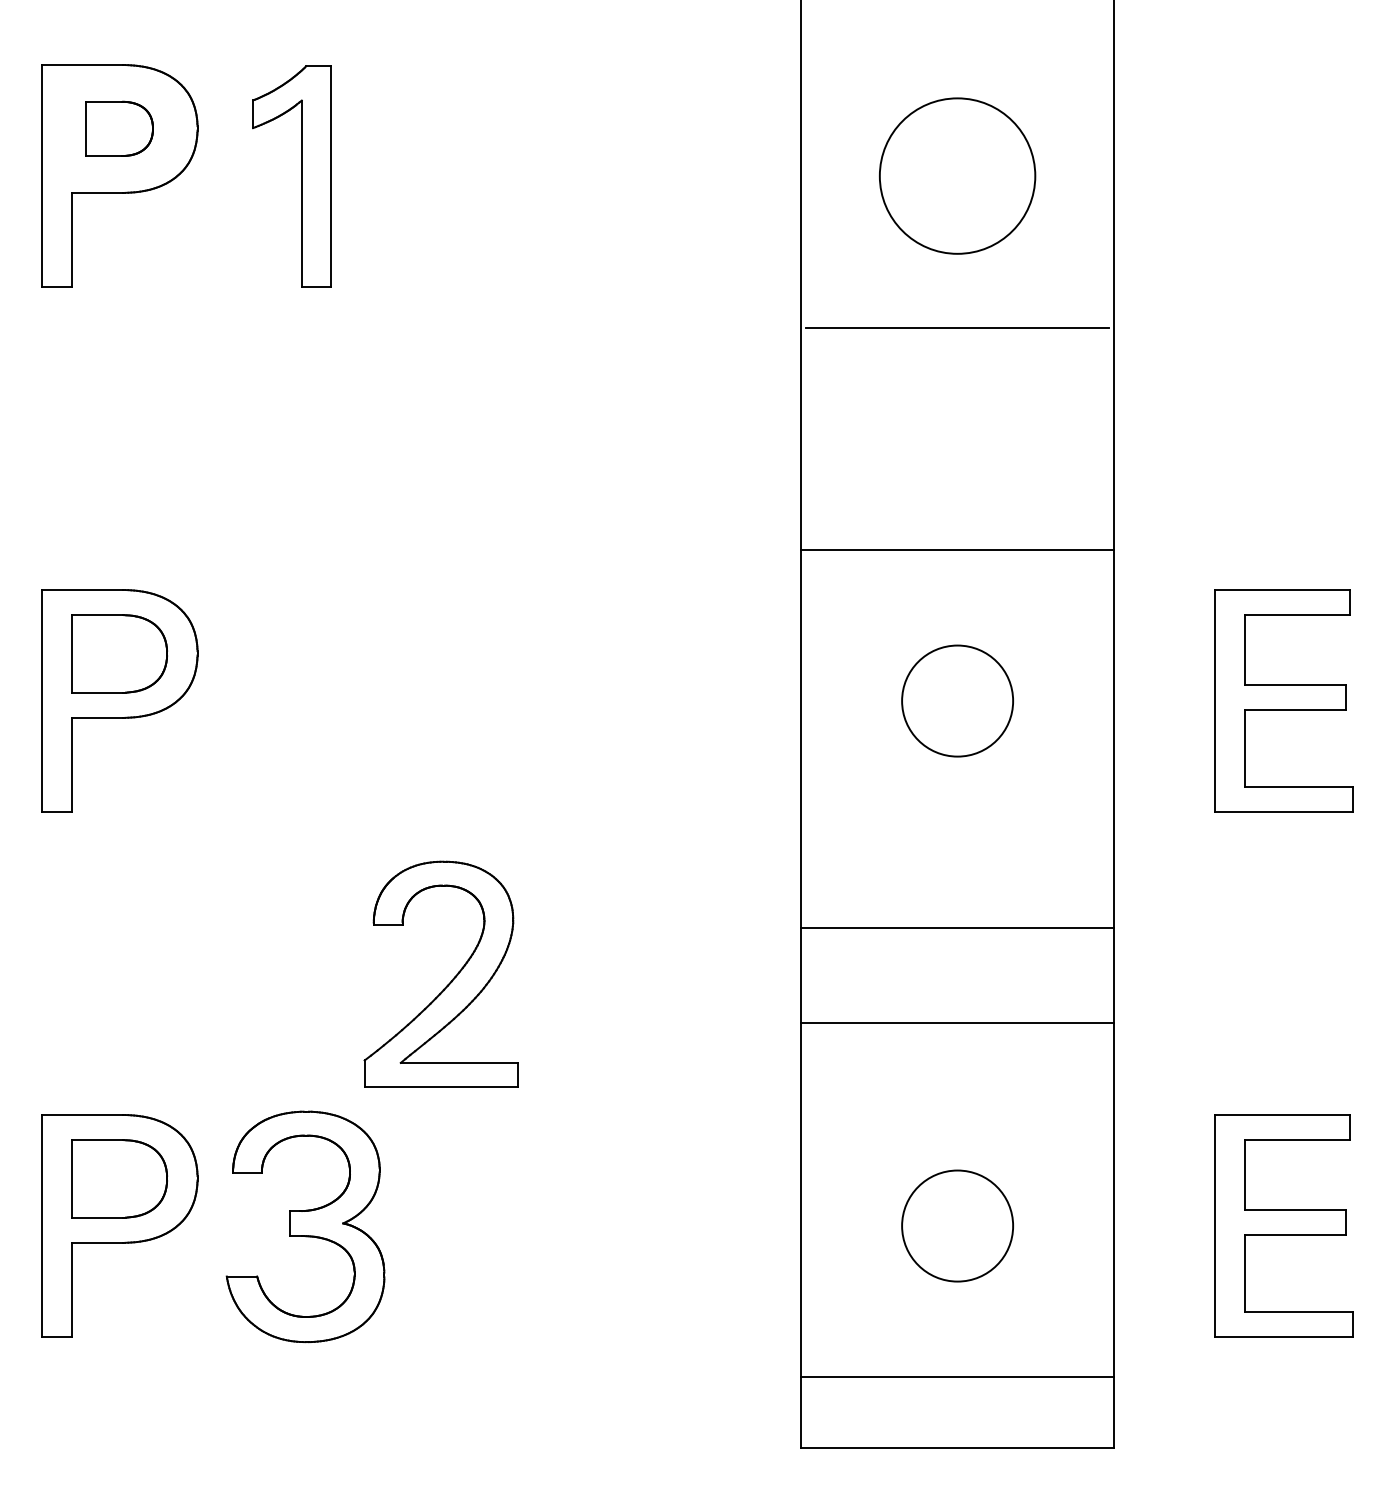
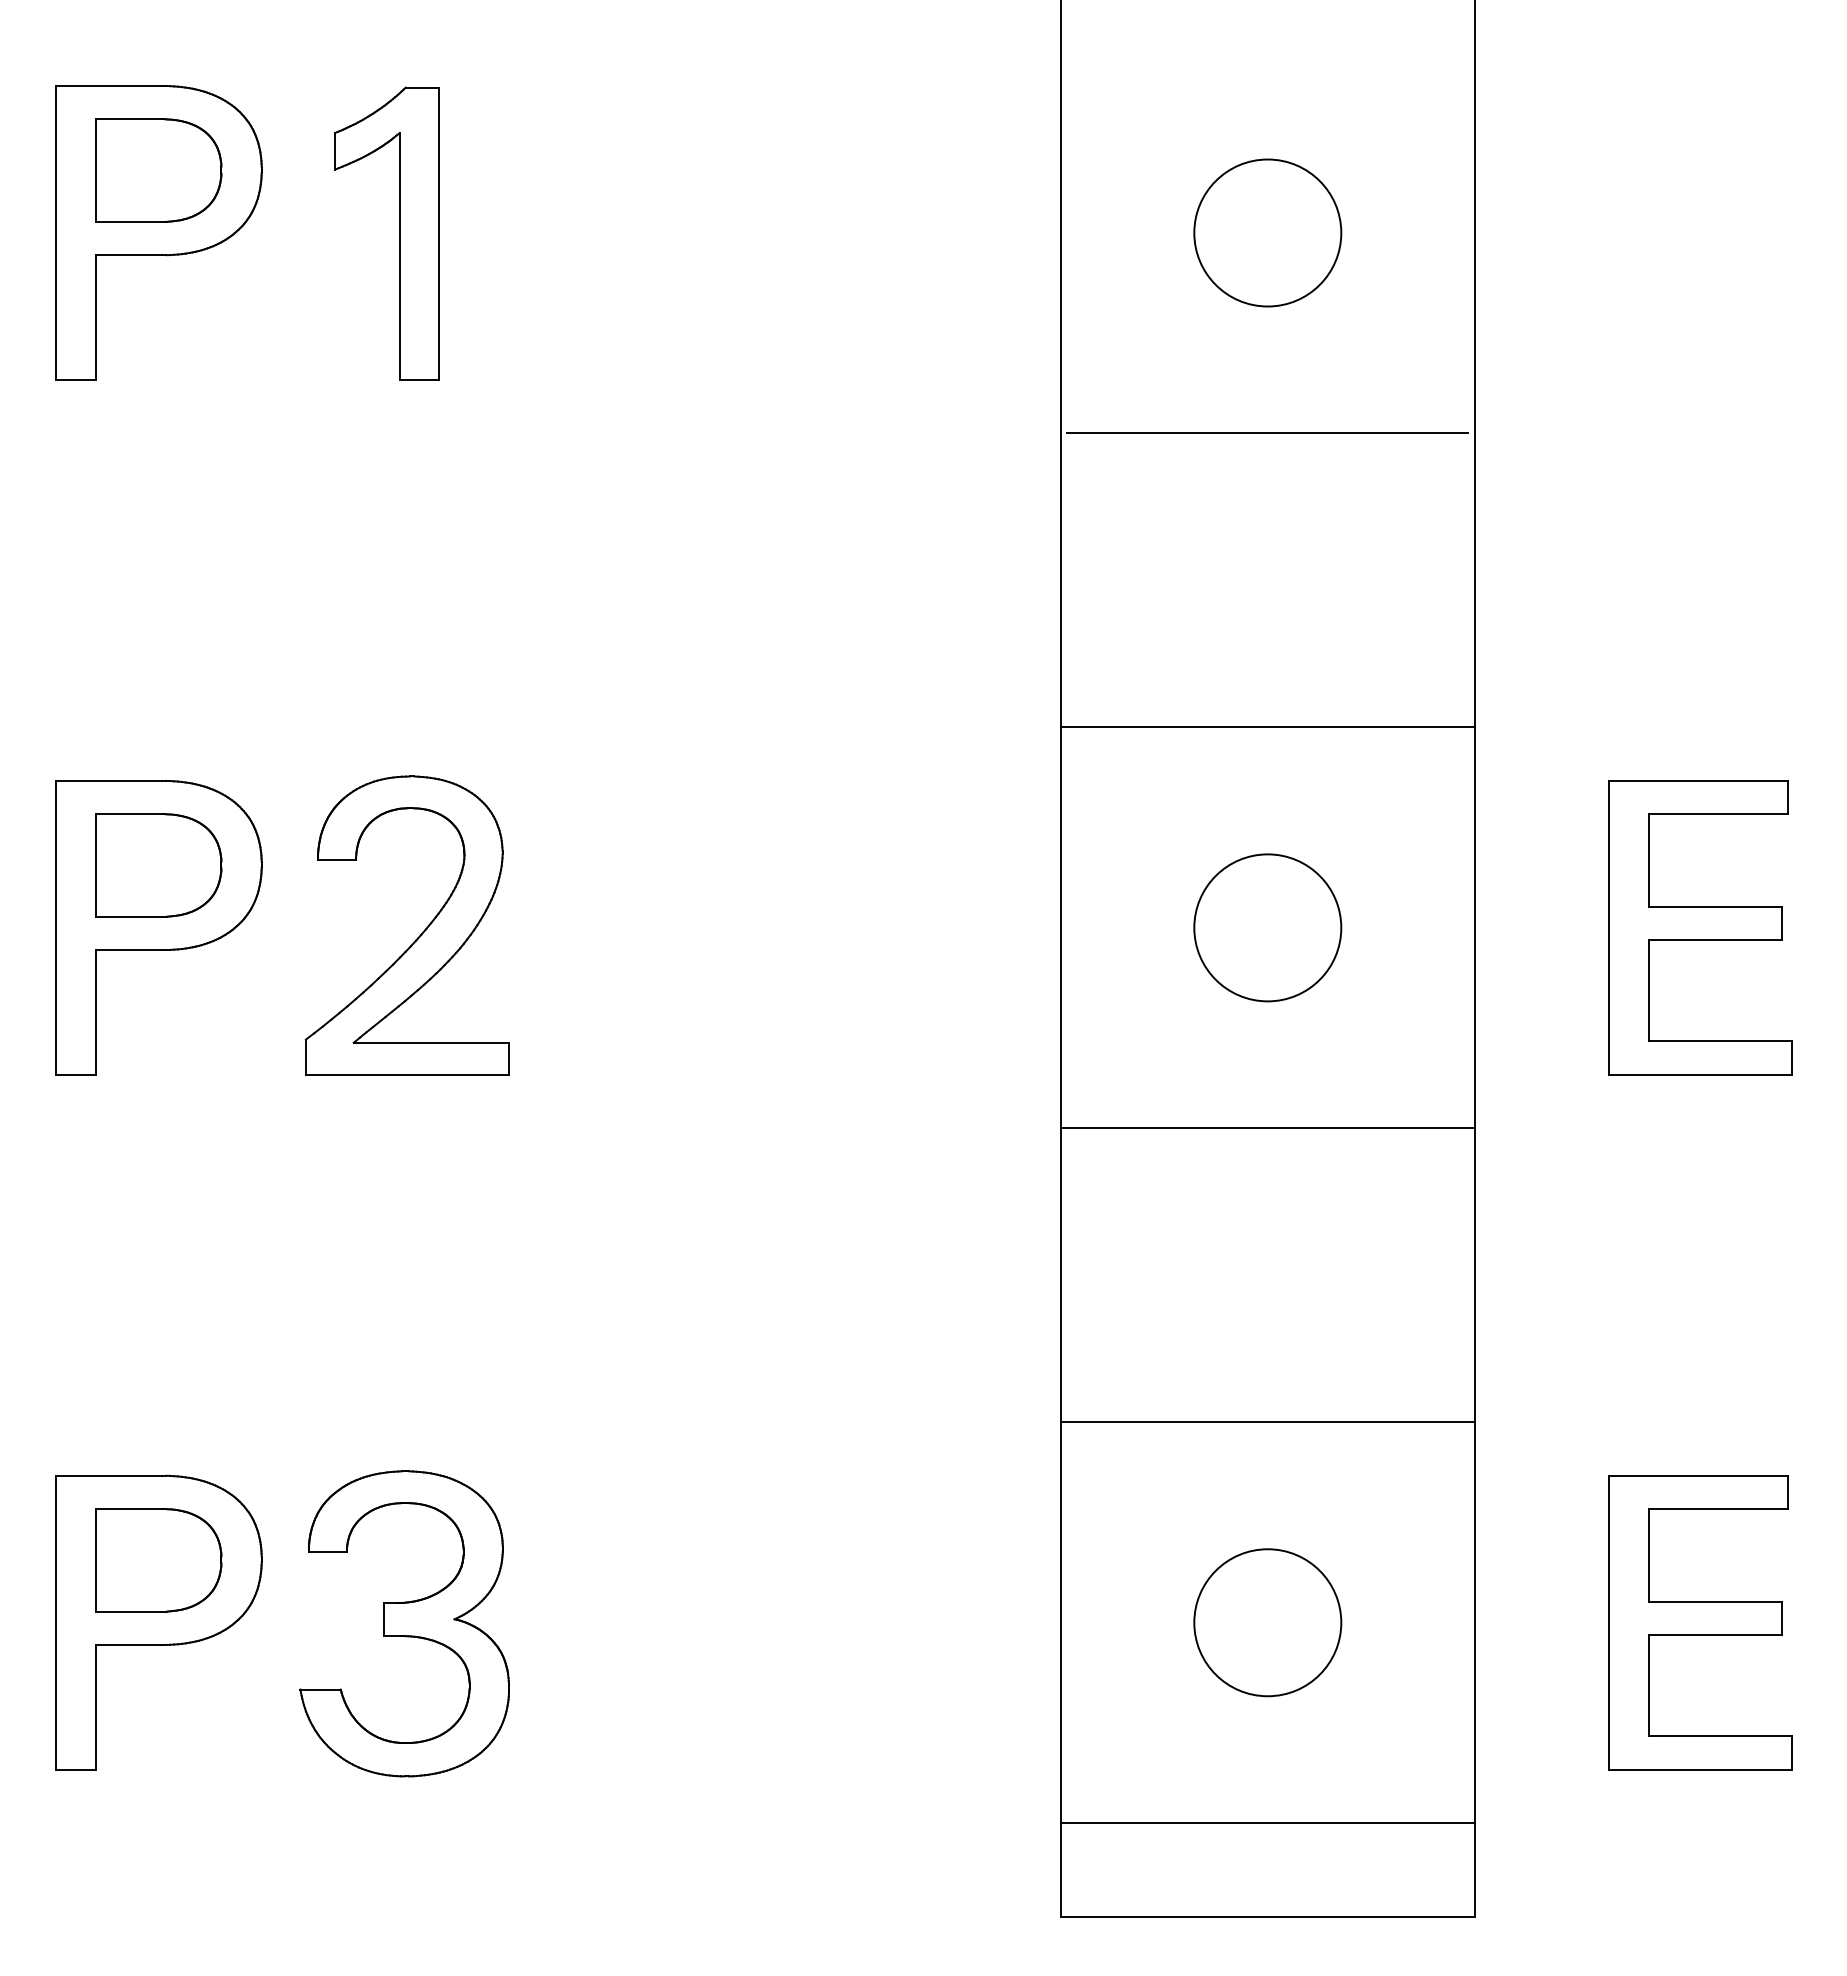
part: (119, 128) -> (158, 170), size x1.43
circle: (957, 175) -> (1267, 232), size x0.71
line: (957, 928) -> (1267, 1128), moved
part: (449, 982) -> (418, 936), moved
line: (957, 1023) -> (1267, 1422), moved

